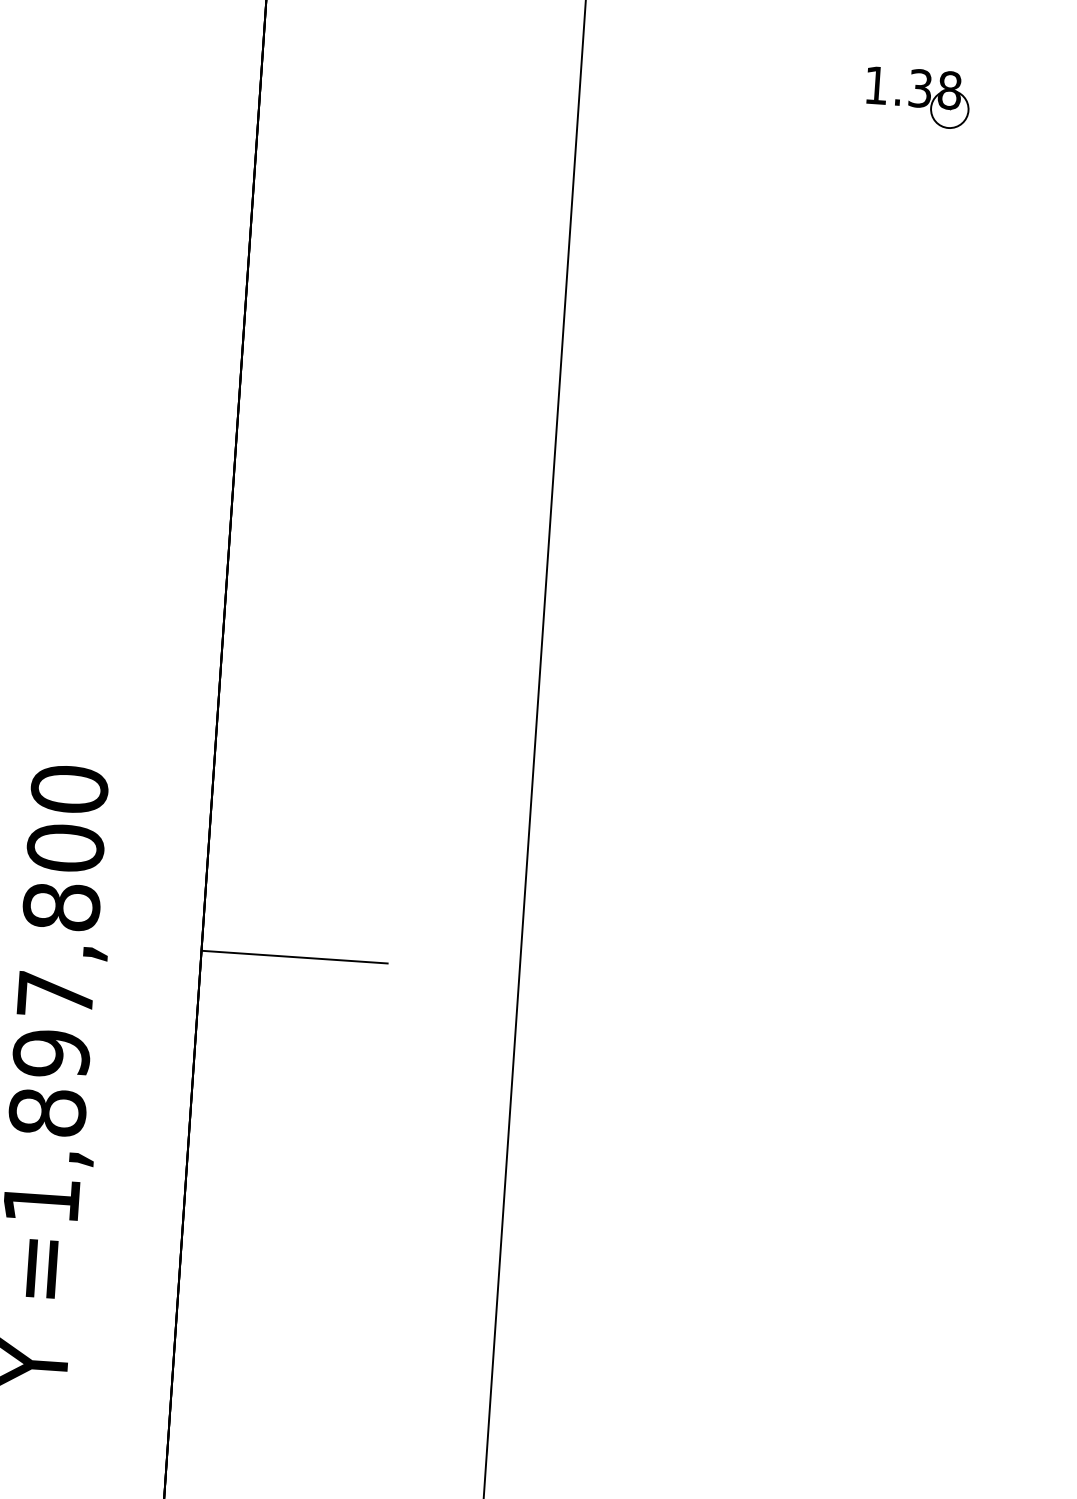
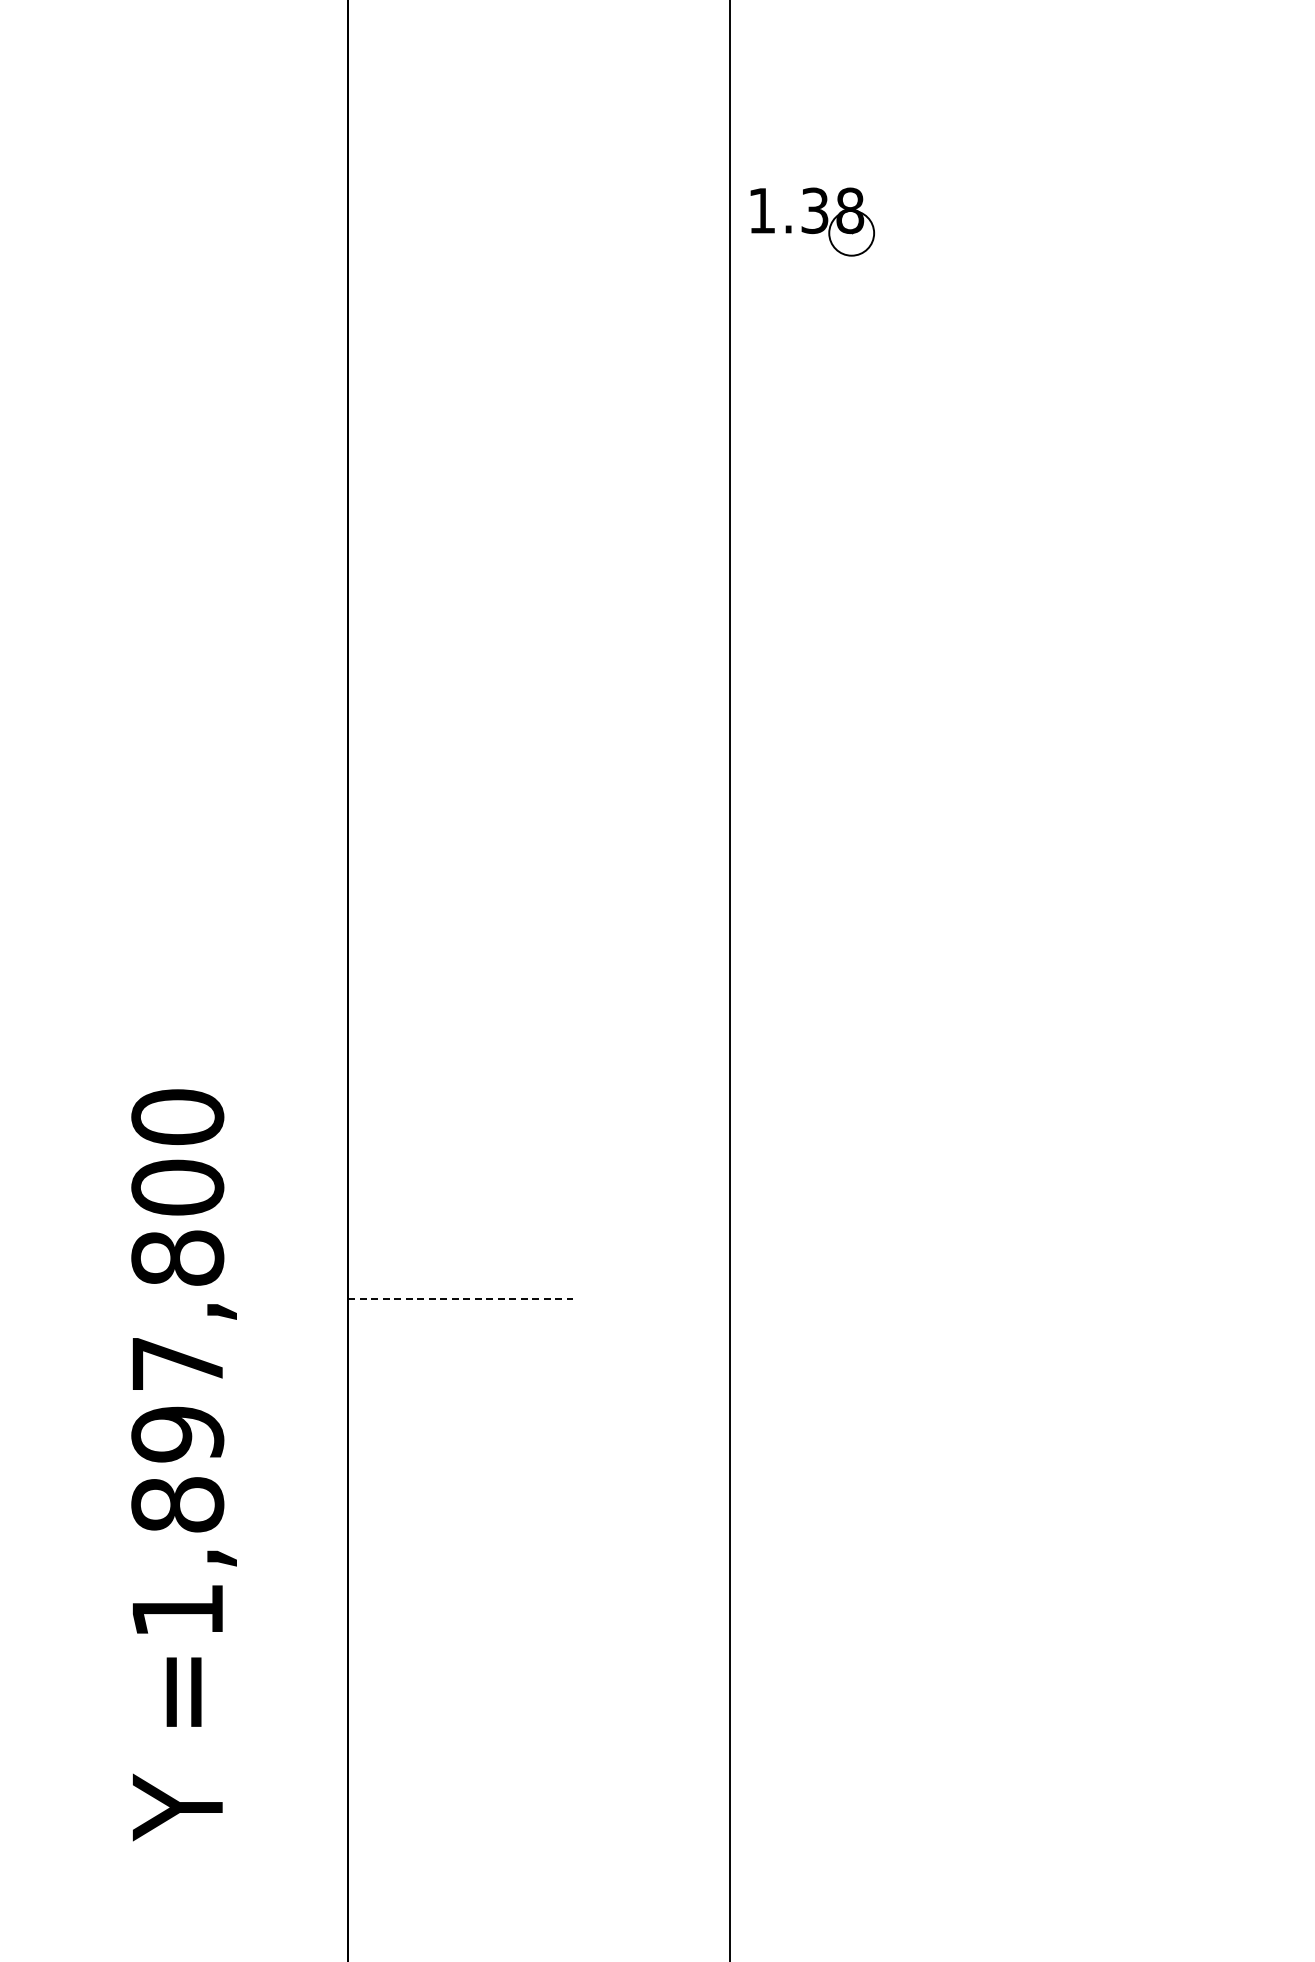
part: (914, 102) -> (809, 228), moved
line: (295, 957) -> (461, 1299), solid -> dashed

